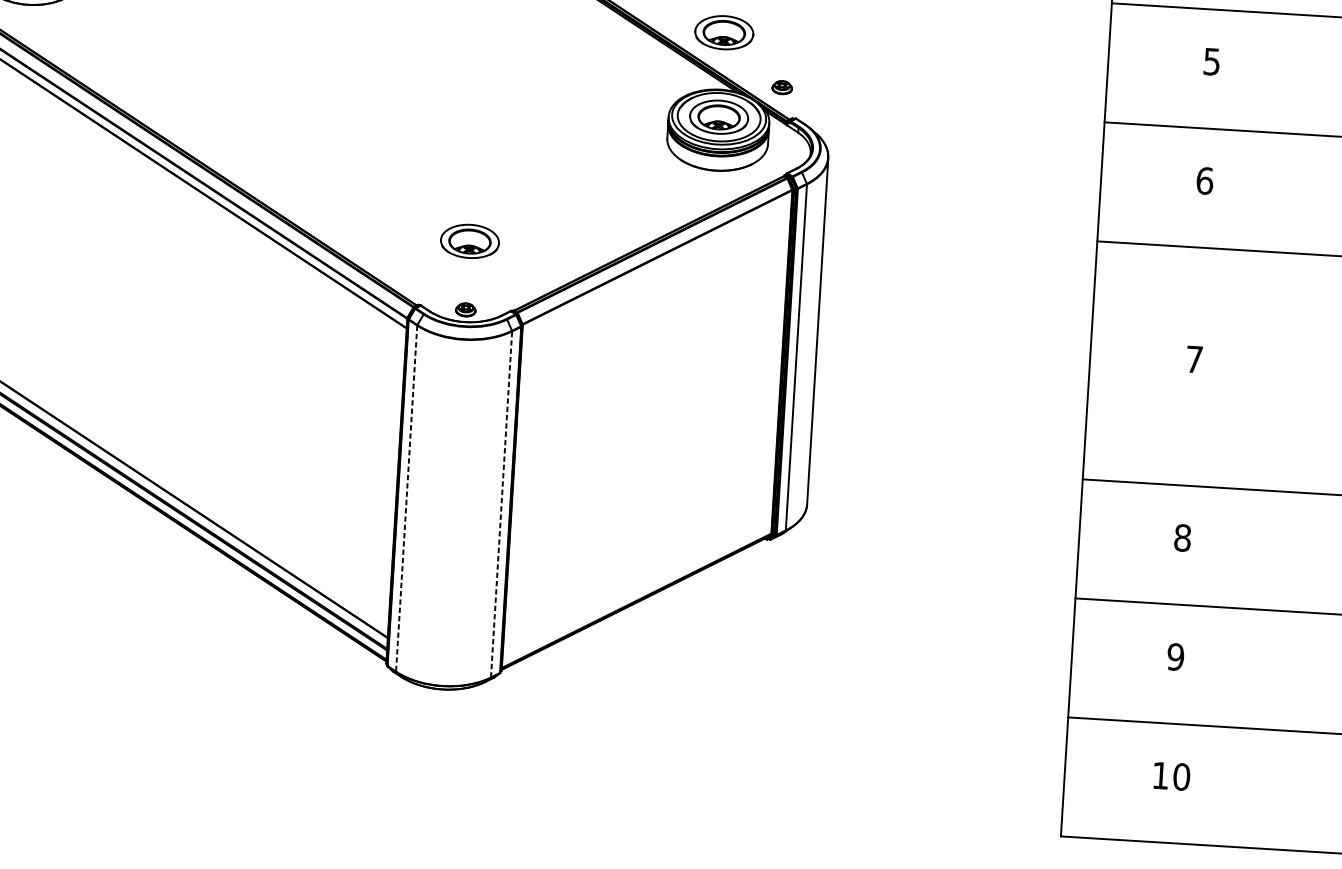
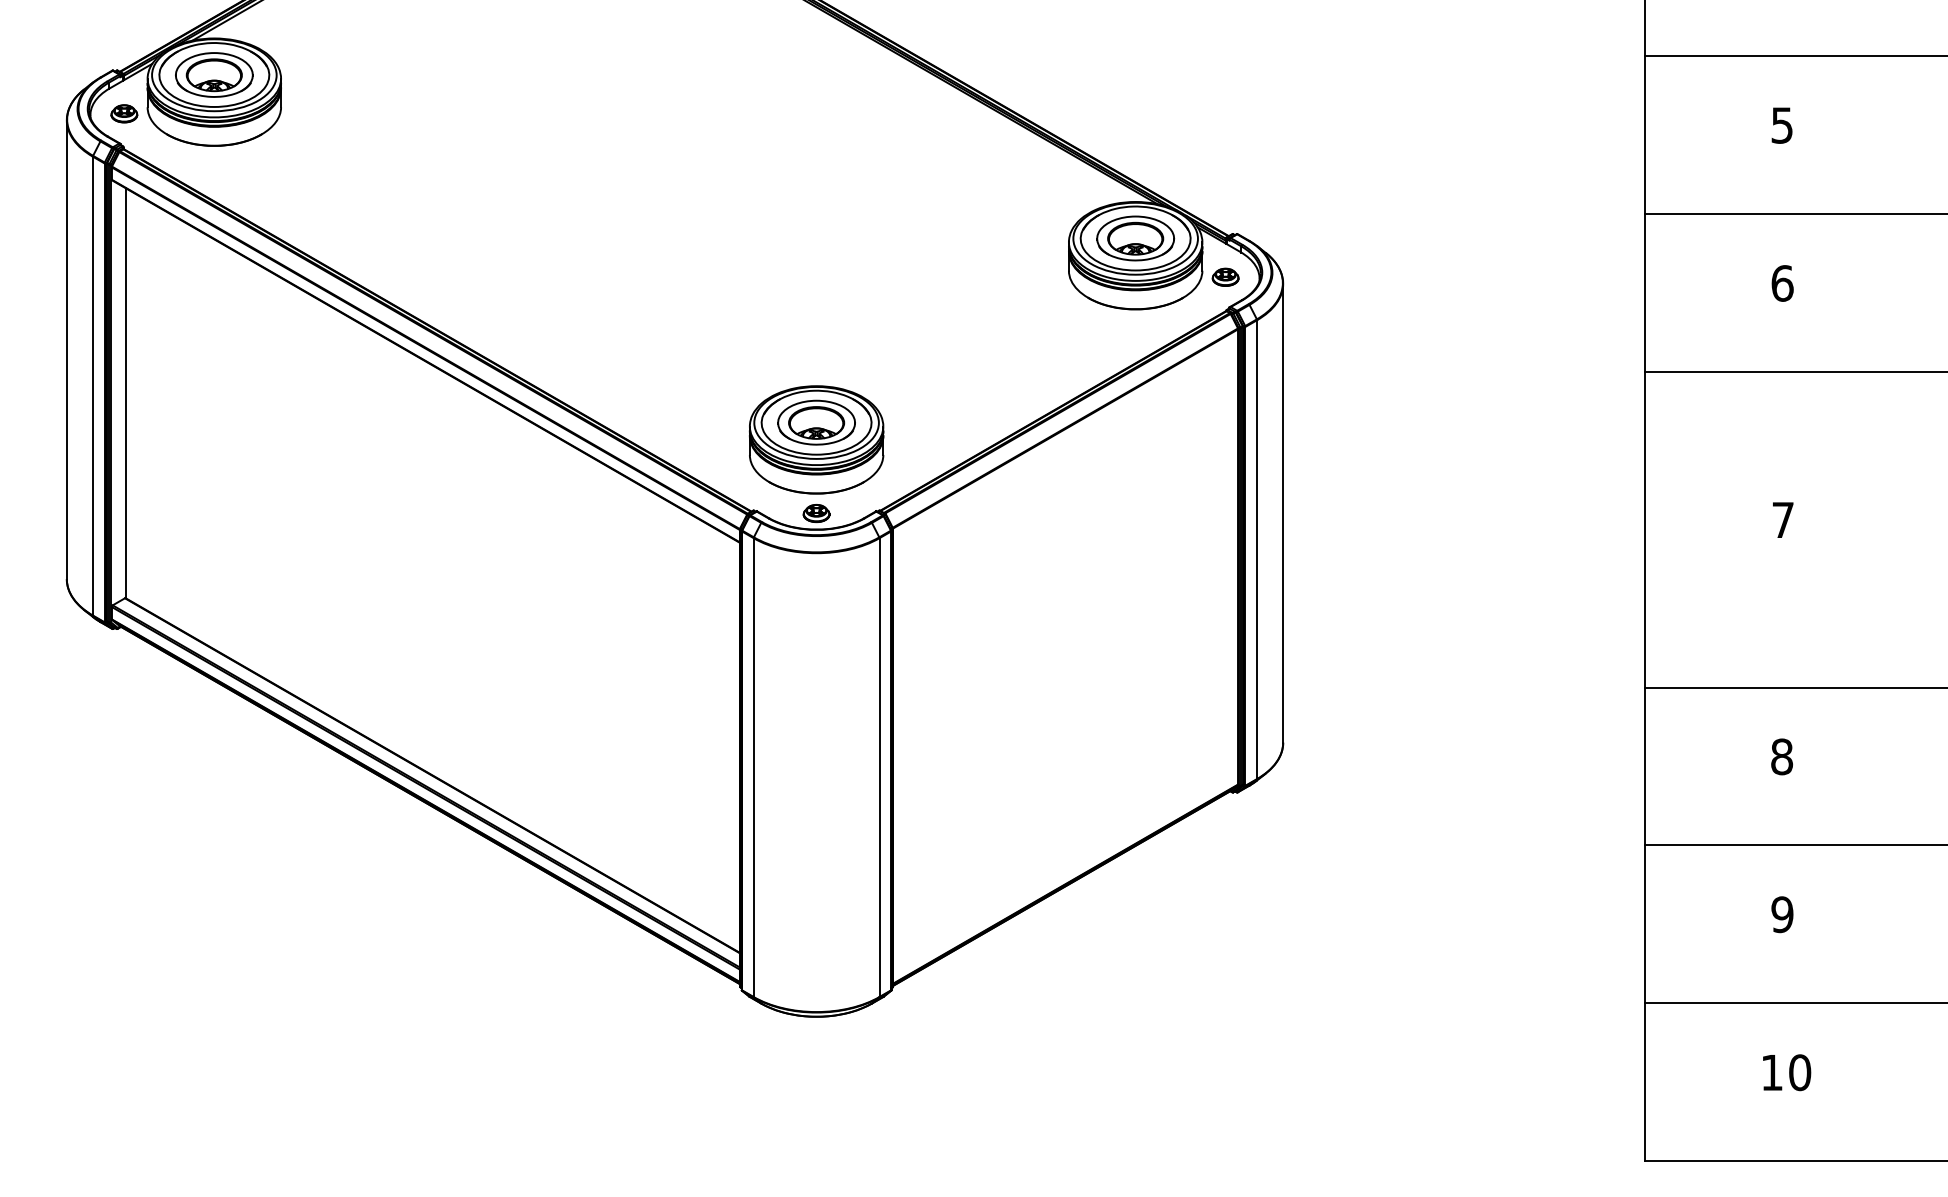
part: (724, 32) -> (1135, 126), removed
part: (782, 87) -> (1225, 276), moved
part: (469, 254) -> (816, 439), added
line: (406, 499) -> (753, 768), dashed -> solid
line: (501, 504) -> (879, 767), dashed -> solid

